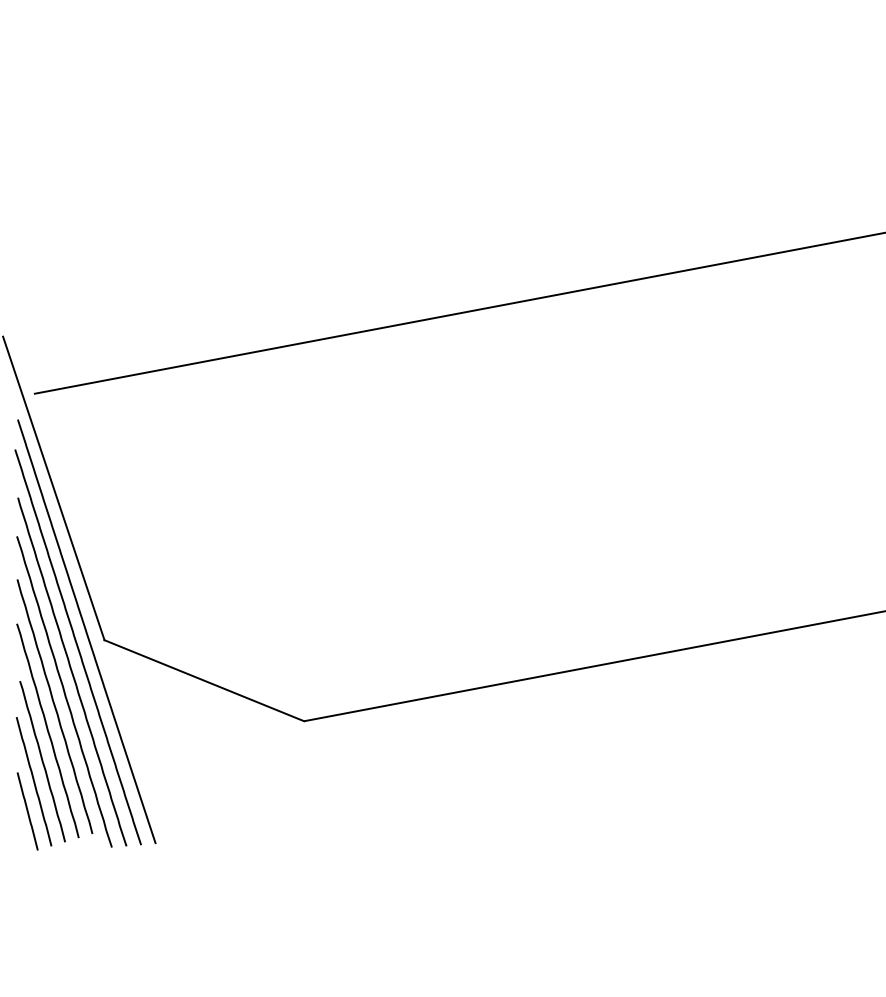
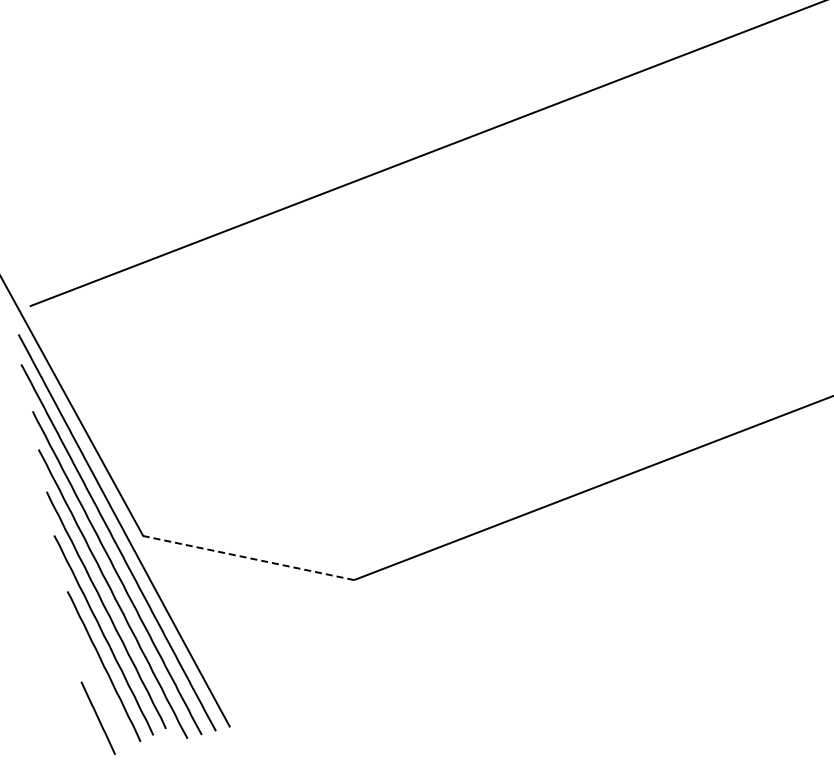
line: (204, 680) -> (248, 557), solid -> dashed
line: (33, 781) -> (98, 687), removed

